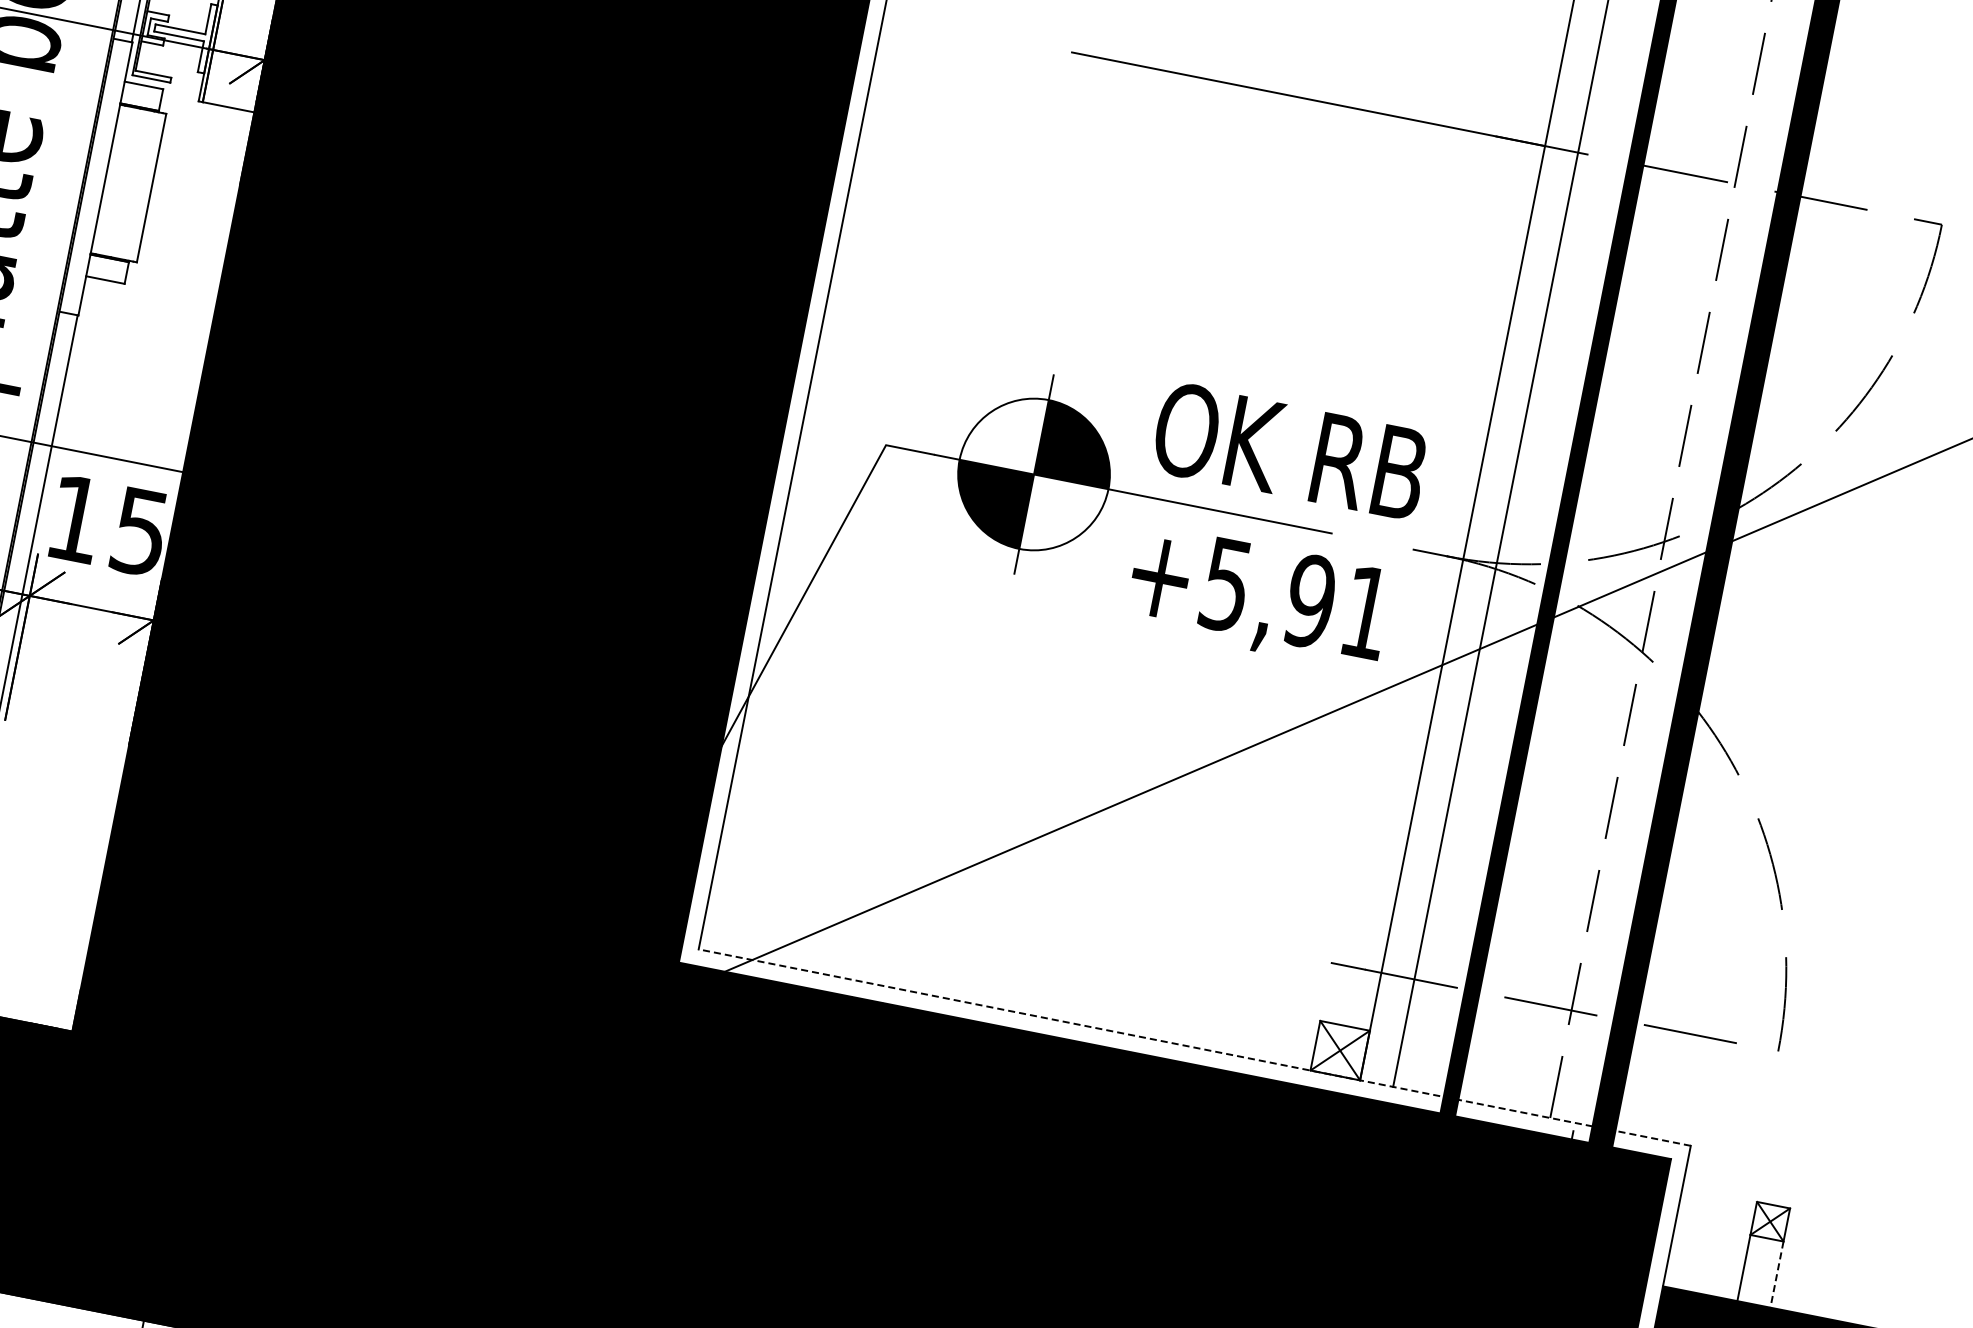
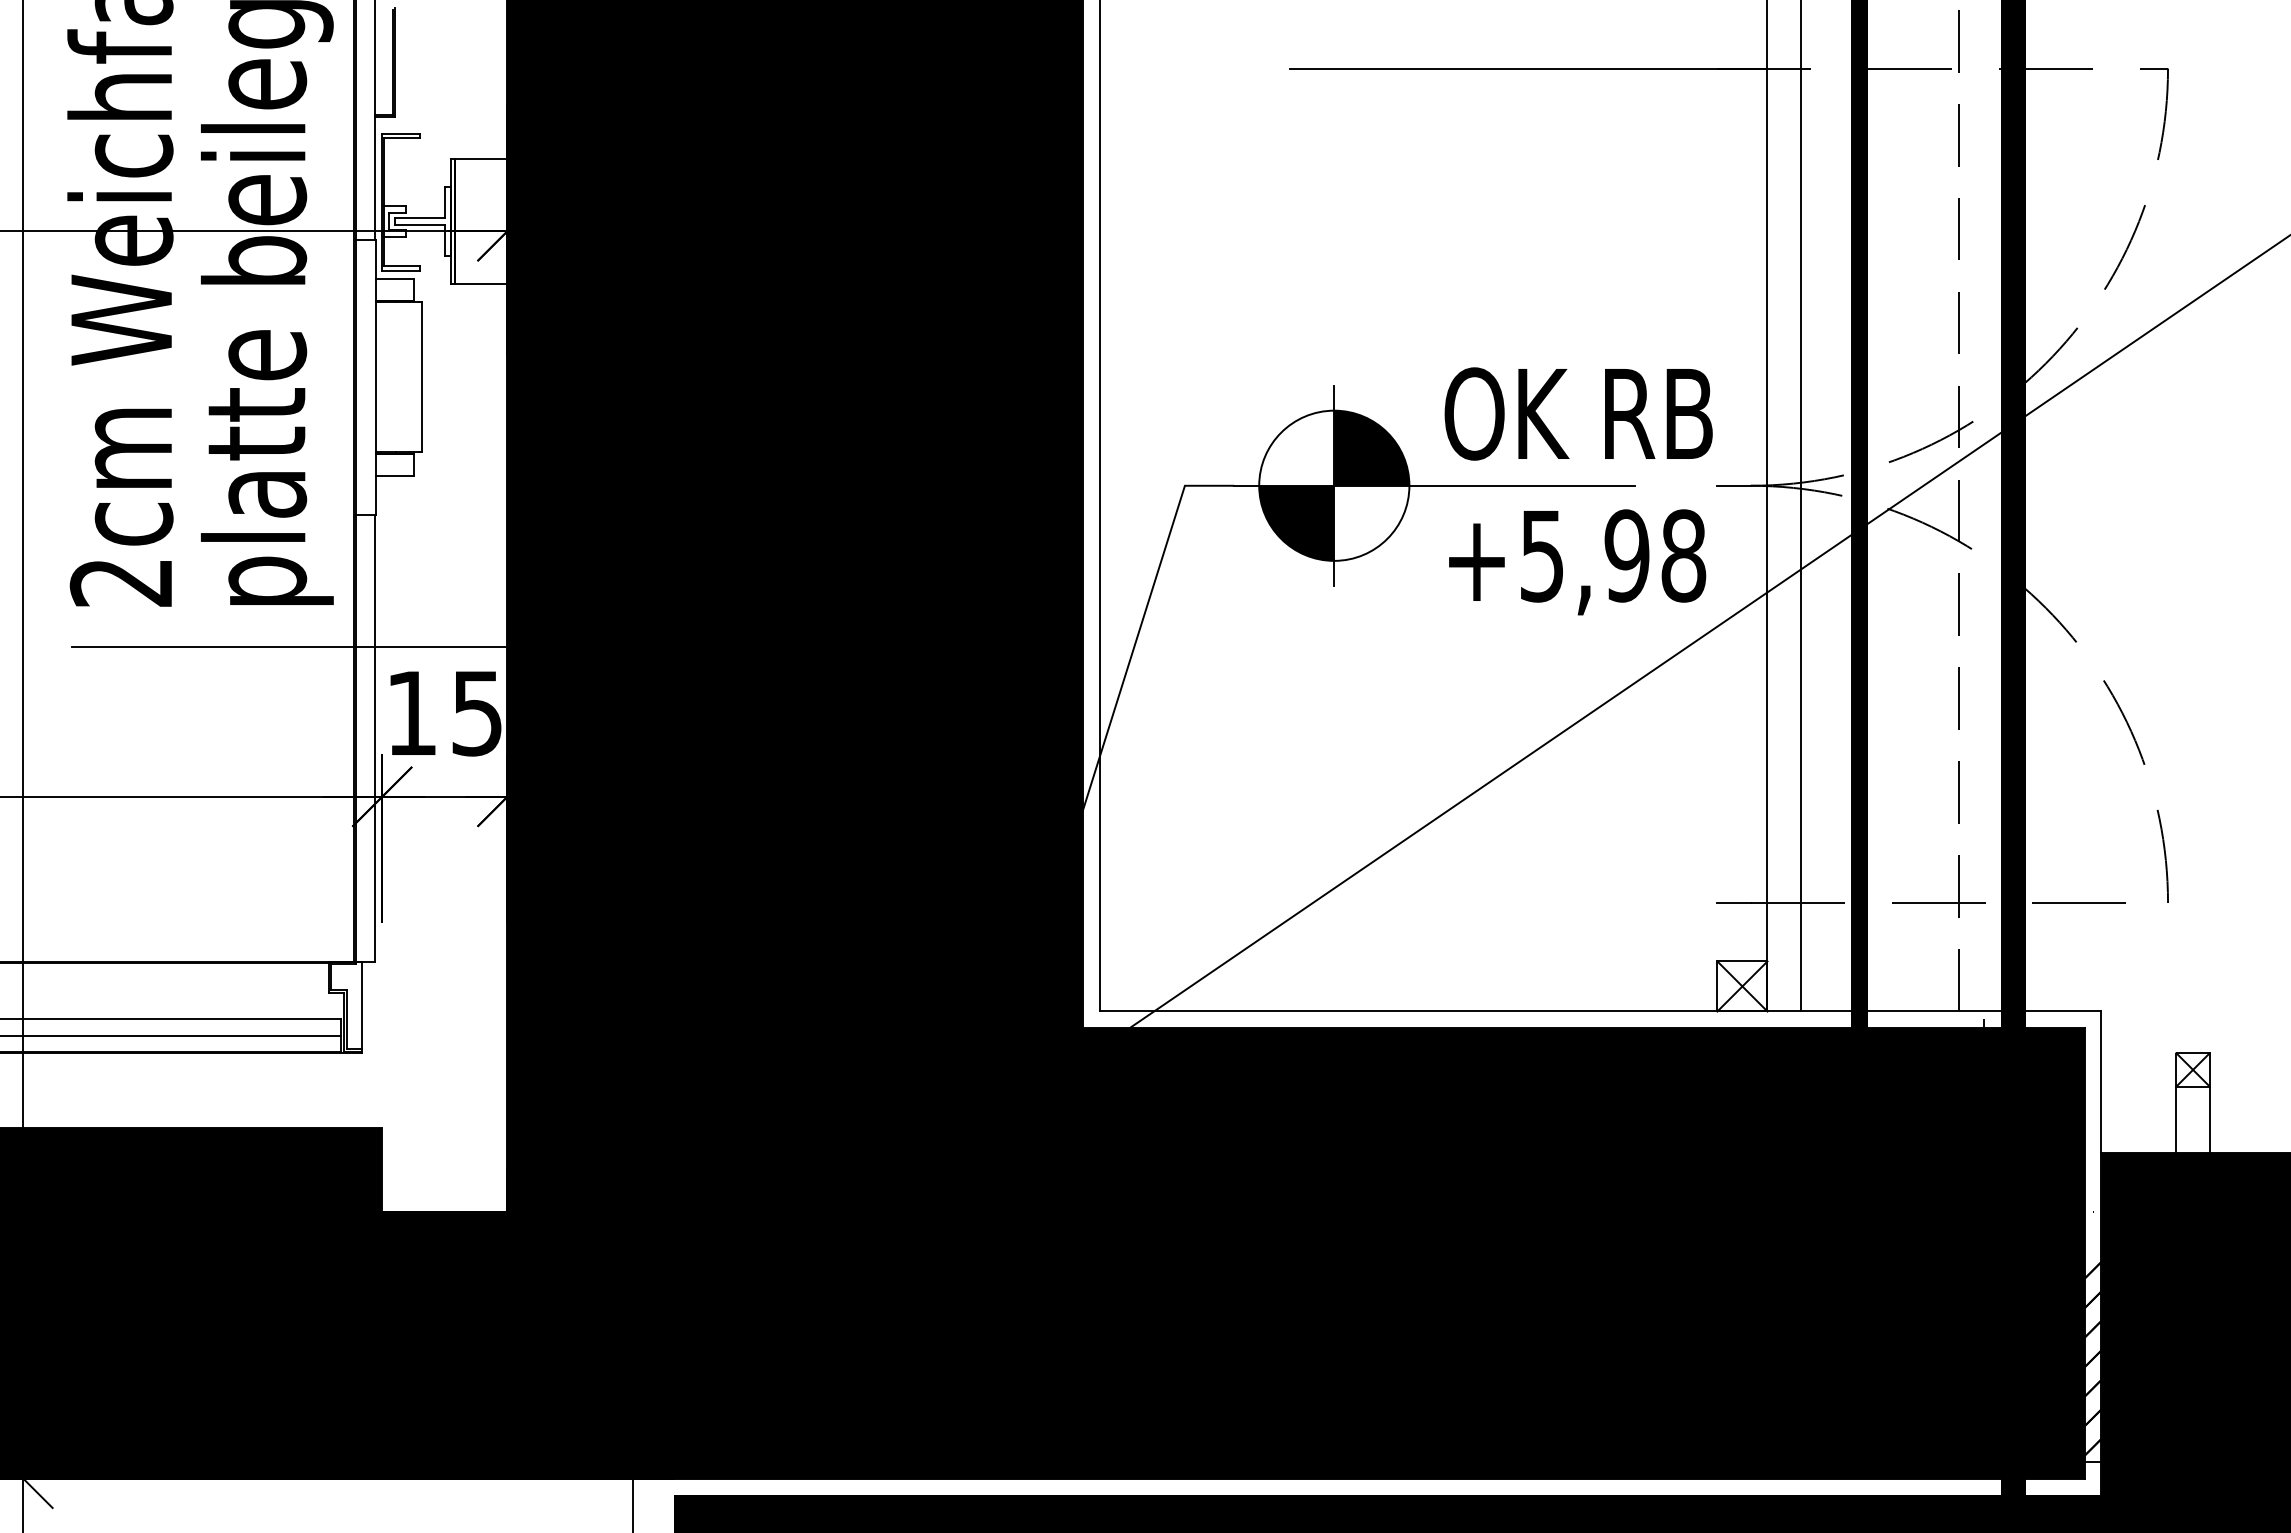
text: (1366, 612) -> (1683, 555), +5,91 -> +5,98
line: (1194, 1047) -> (1600, 1011), dashed -> solid
line: (1776, 1275) -> (2209, 1120), dashed -> solid

